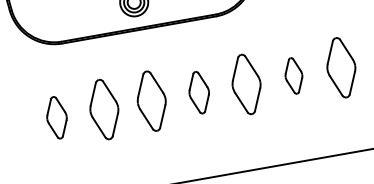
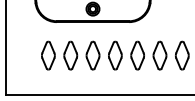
part: (292, 75) -> (159, 55), size x1.67
part: (199, 92) -> (115, 55), size x1.43
part: (57, 117) -> (48, 55), size x1.43

